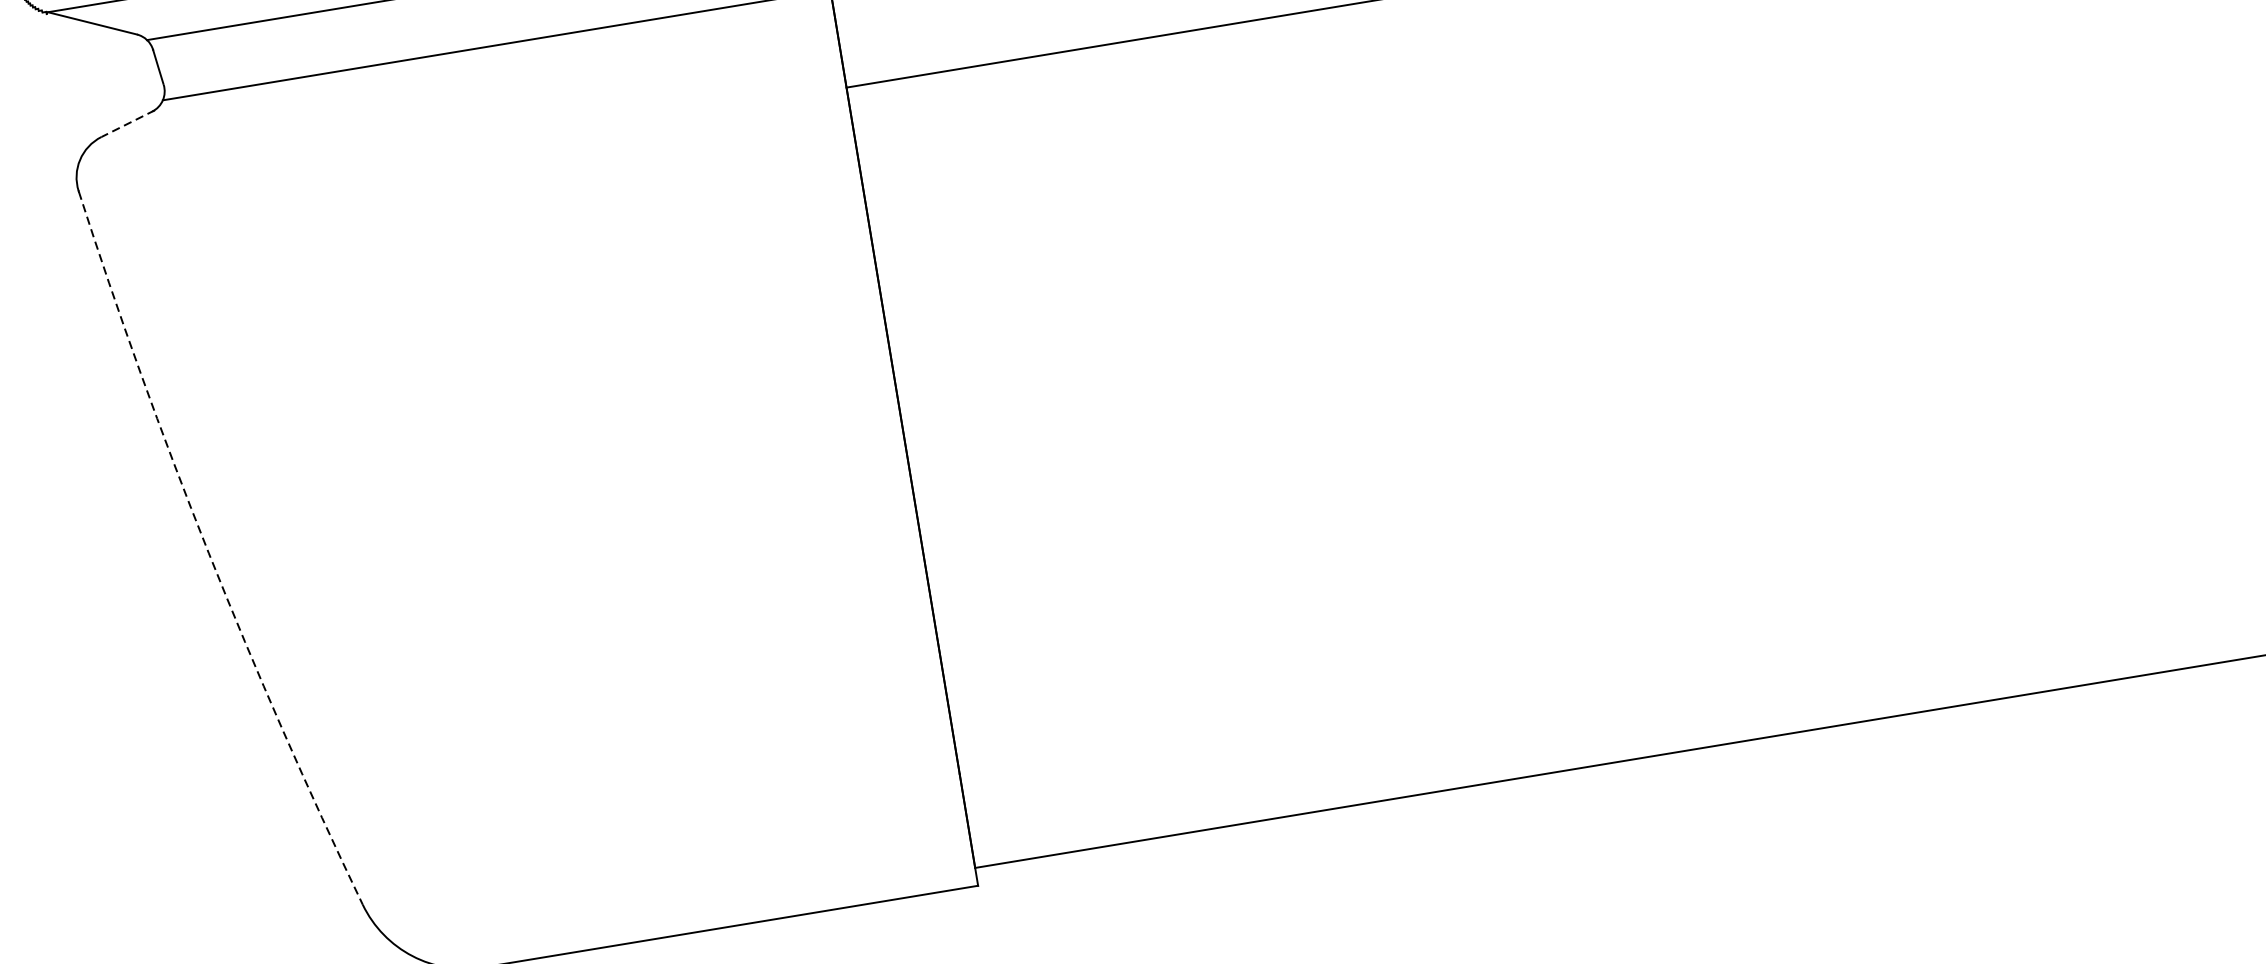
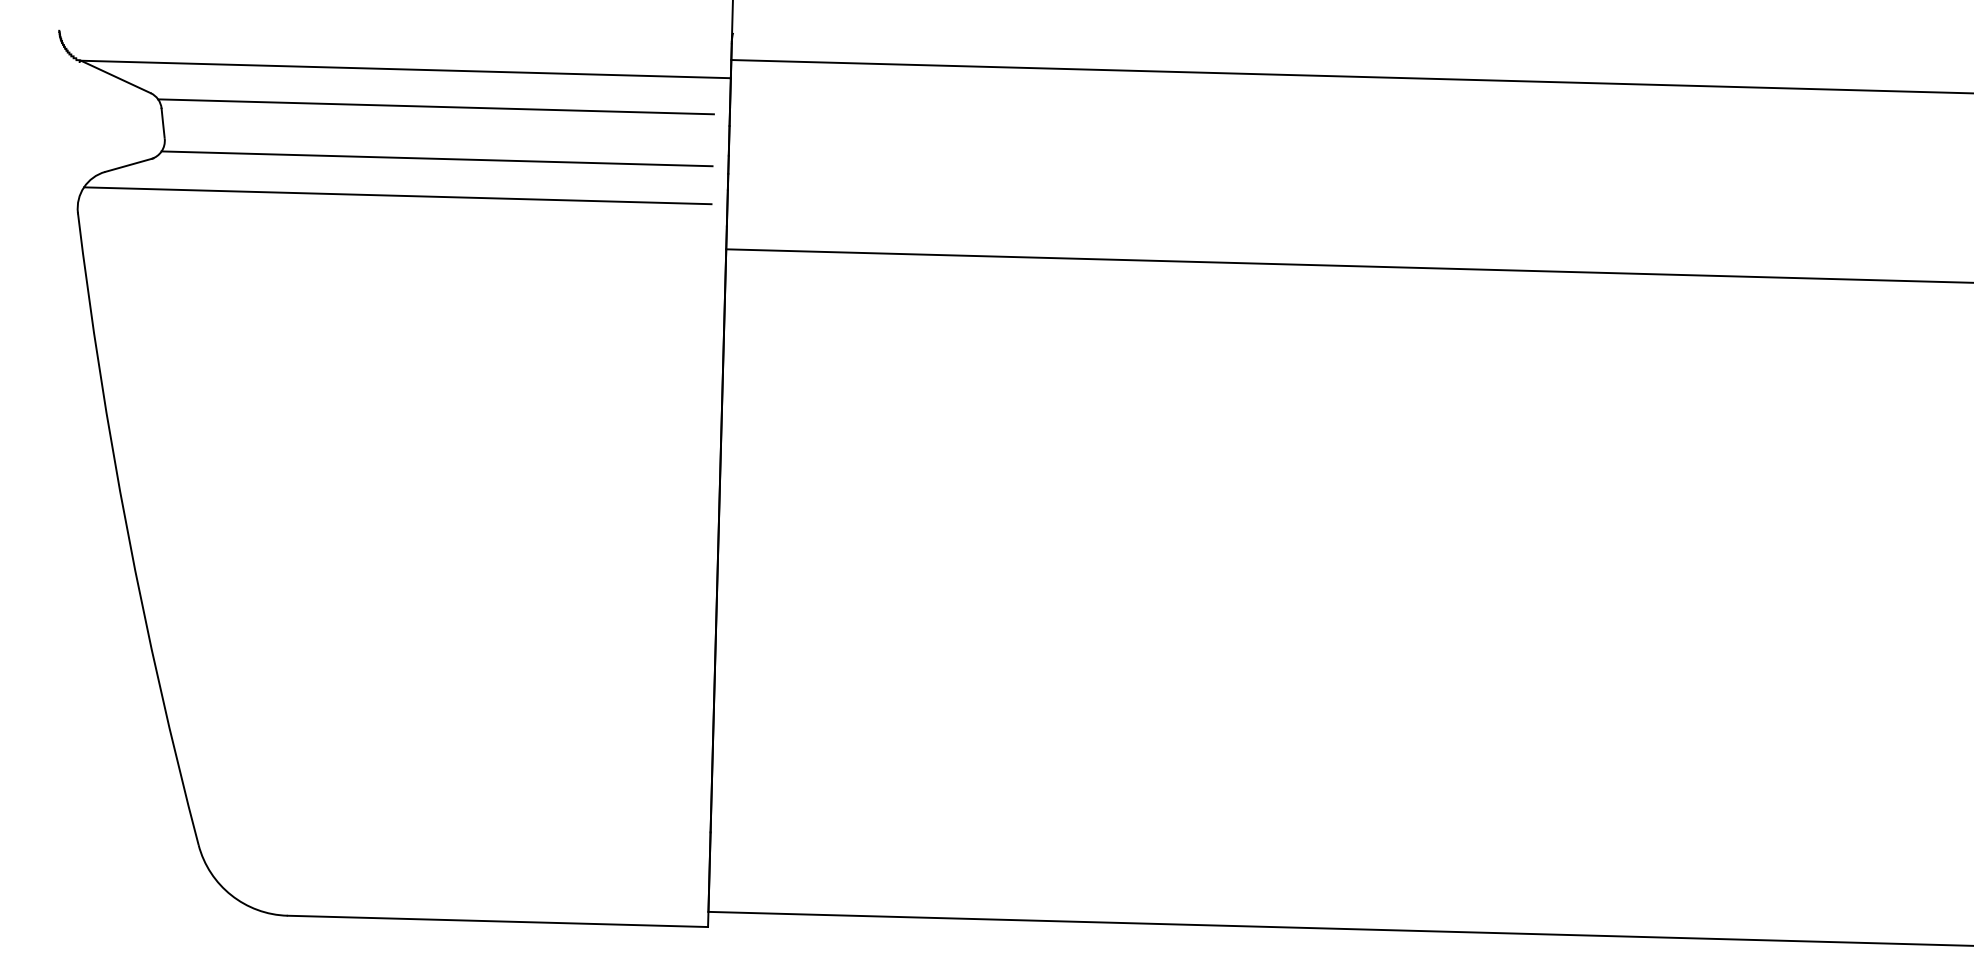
line: (449, 98) -> (397, 195), added
line: (127, 124) -> (128, 165), dashed -> solid
arc: (208, 553) -> (127, 531), dashed -> solid

